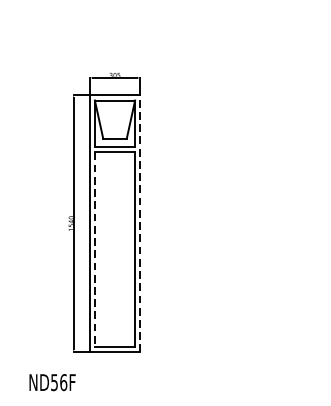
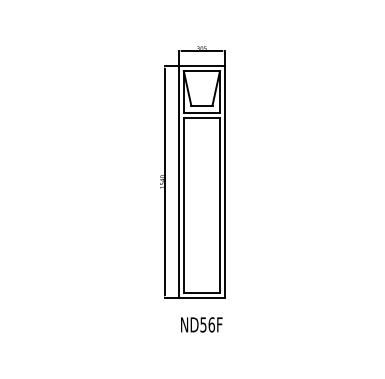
line: (140, 224) -> (224, 182), dashed -> solid
line: (94, 249) -> (183, 205), dashed -> solid
text: (52, 382) -> (201, 324), moved

